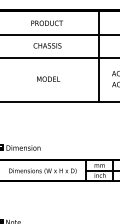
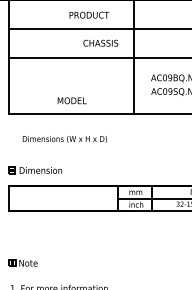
text: (47, 22) -> (89, 14), moved
text: (47, 45) -> (100, 42), moved
text: (48, 78) -> (71, 100), moved
text: (42, 171) -> (64, 139), moved

